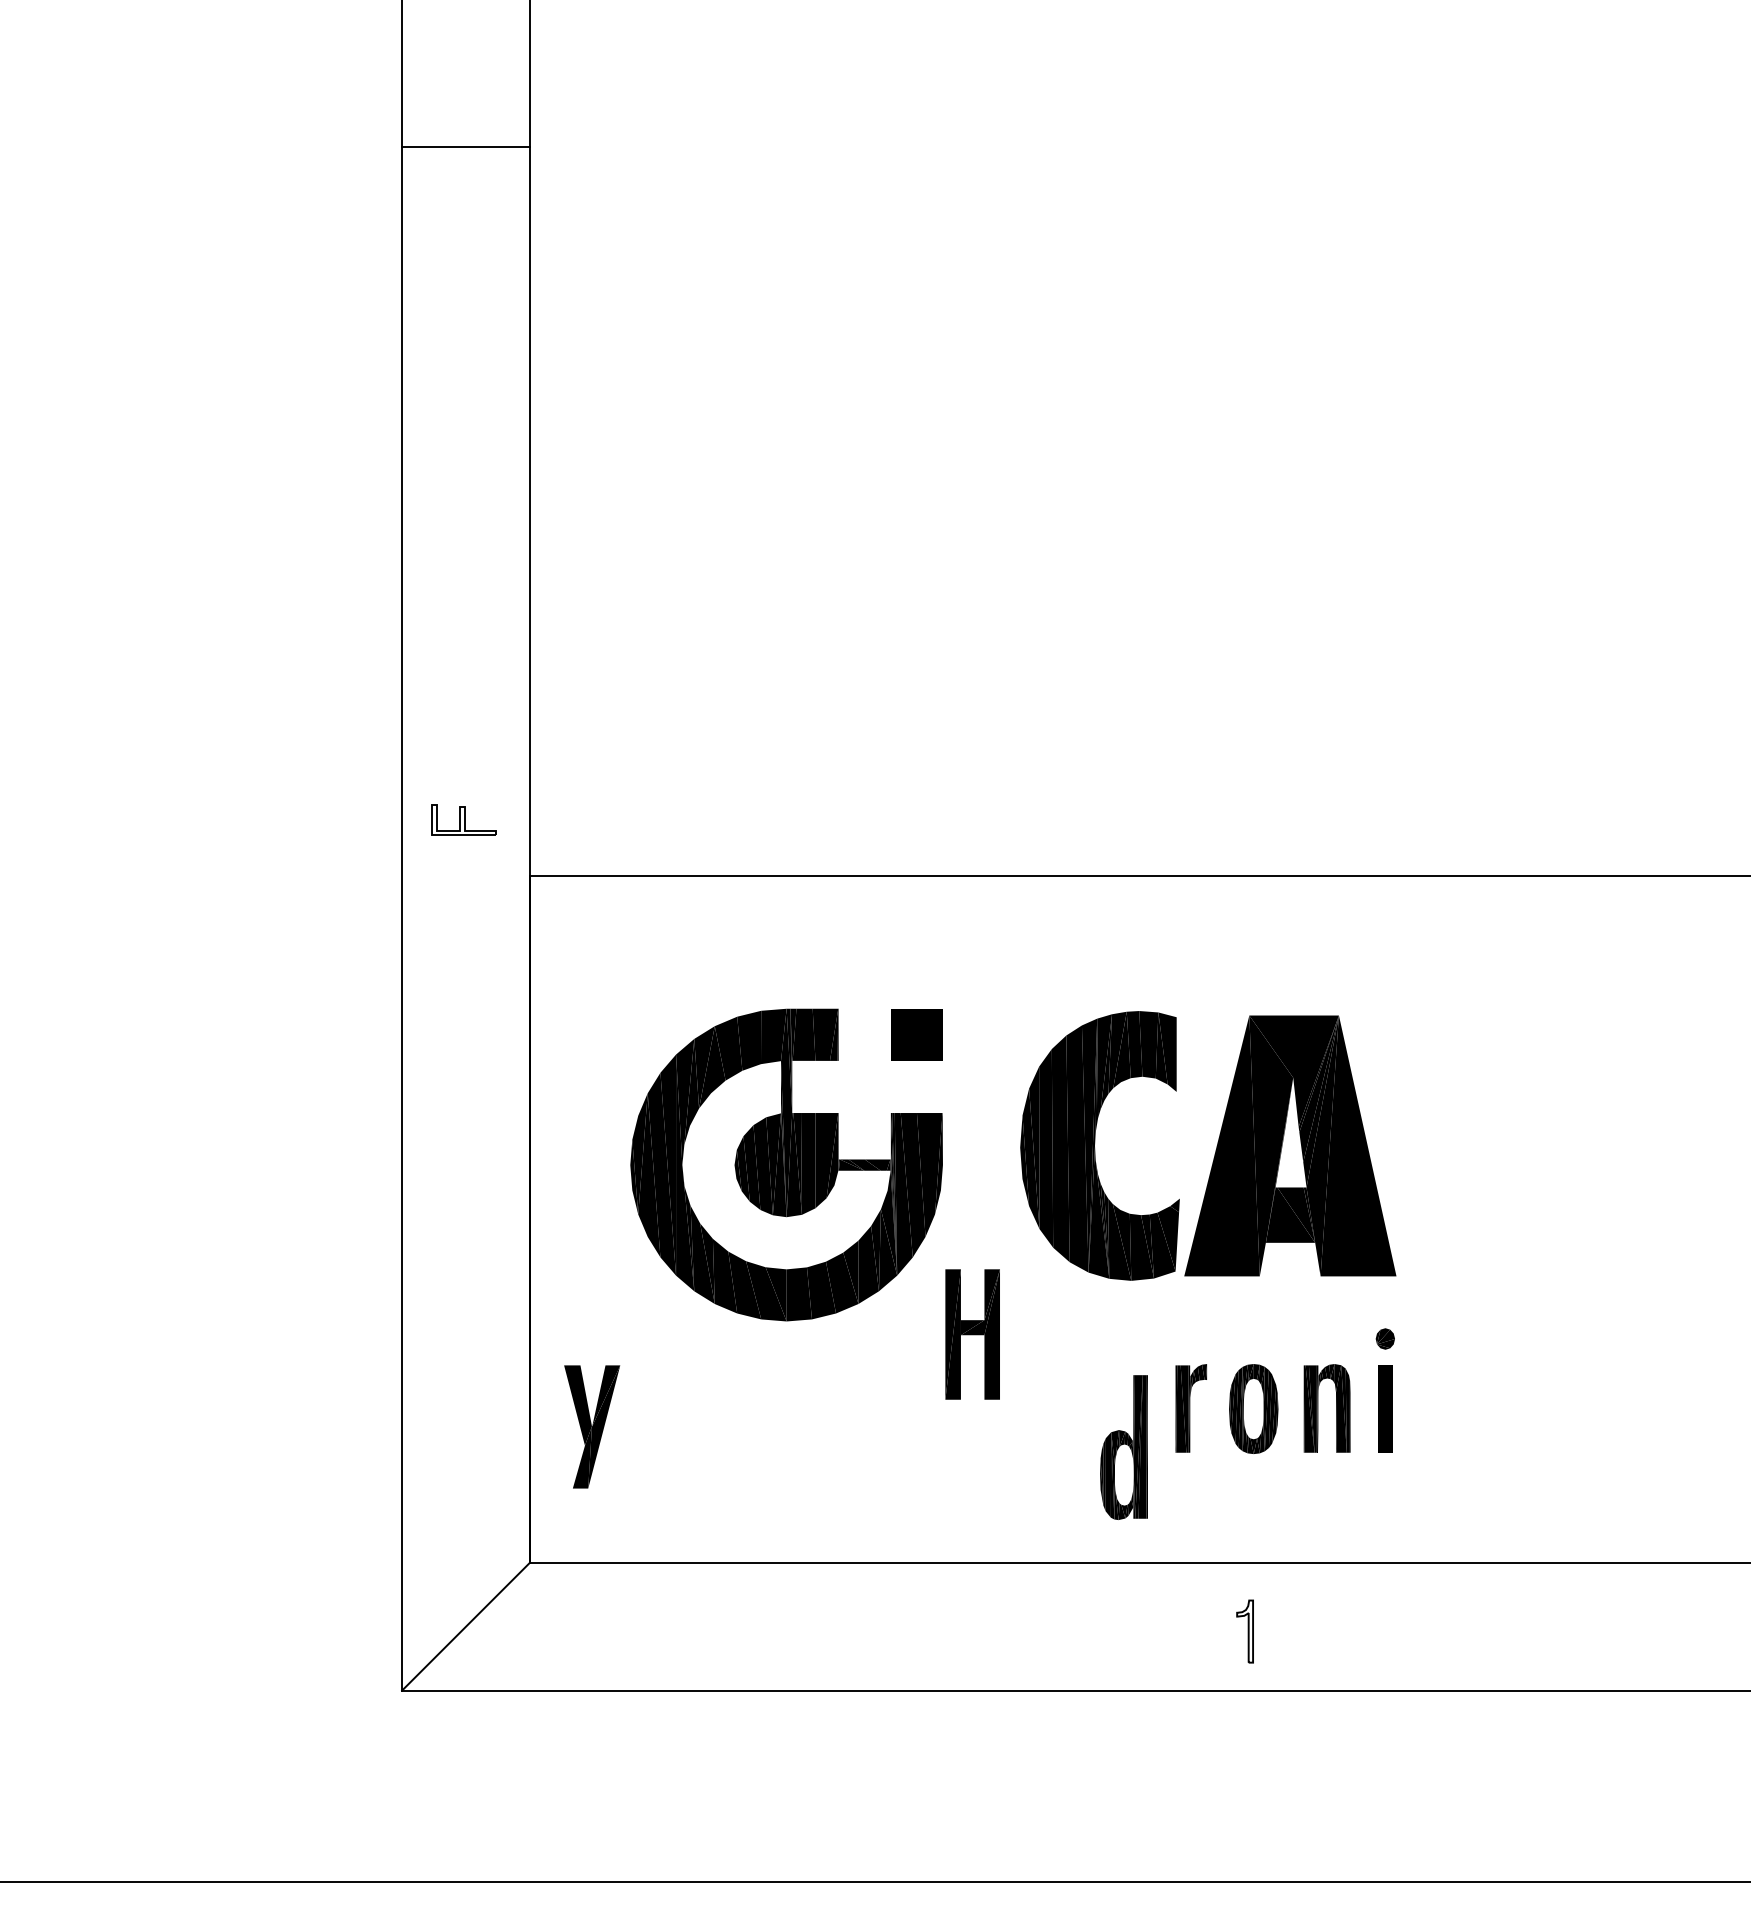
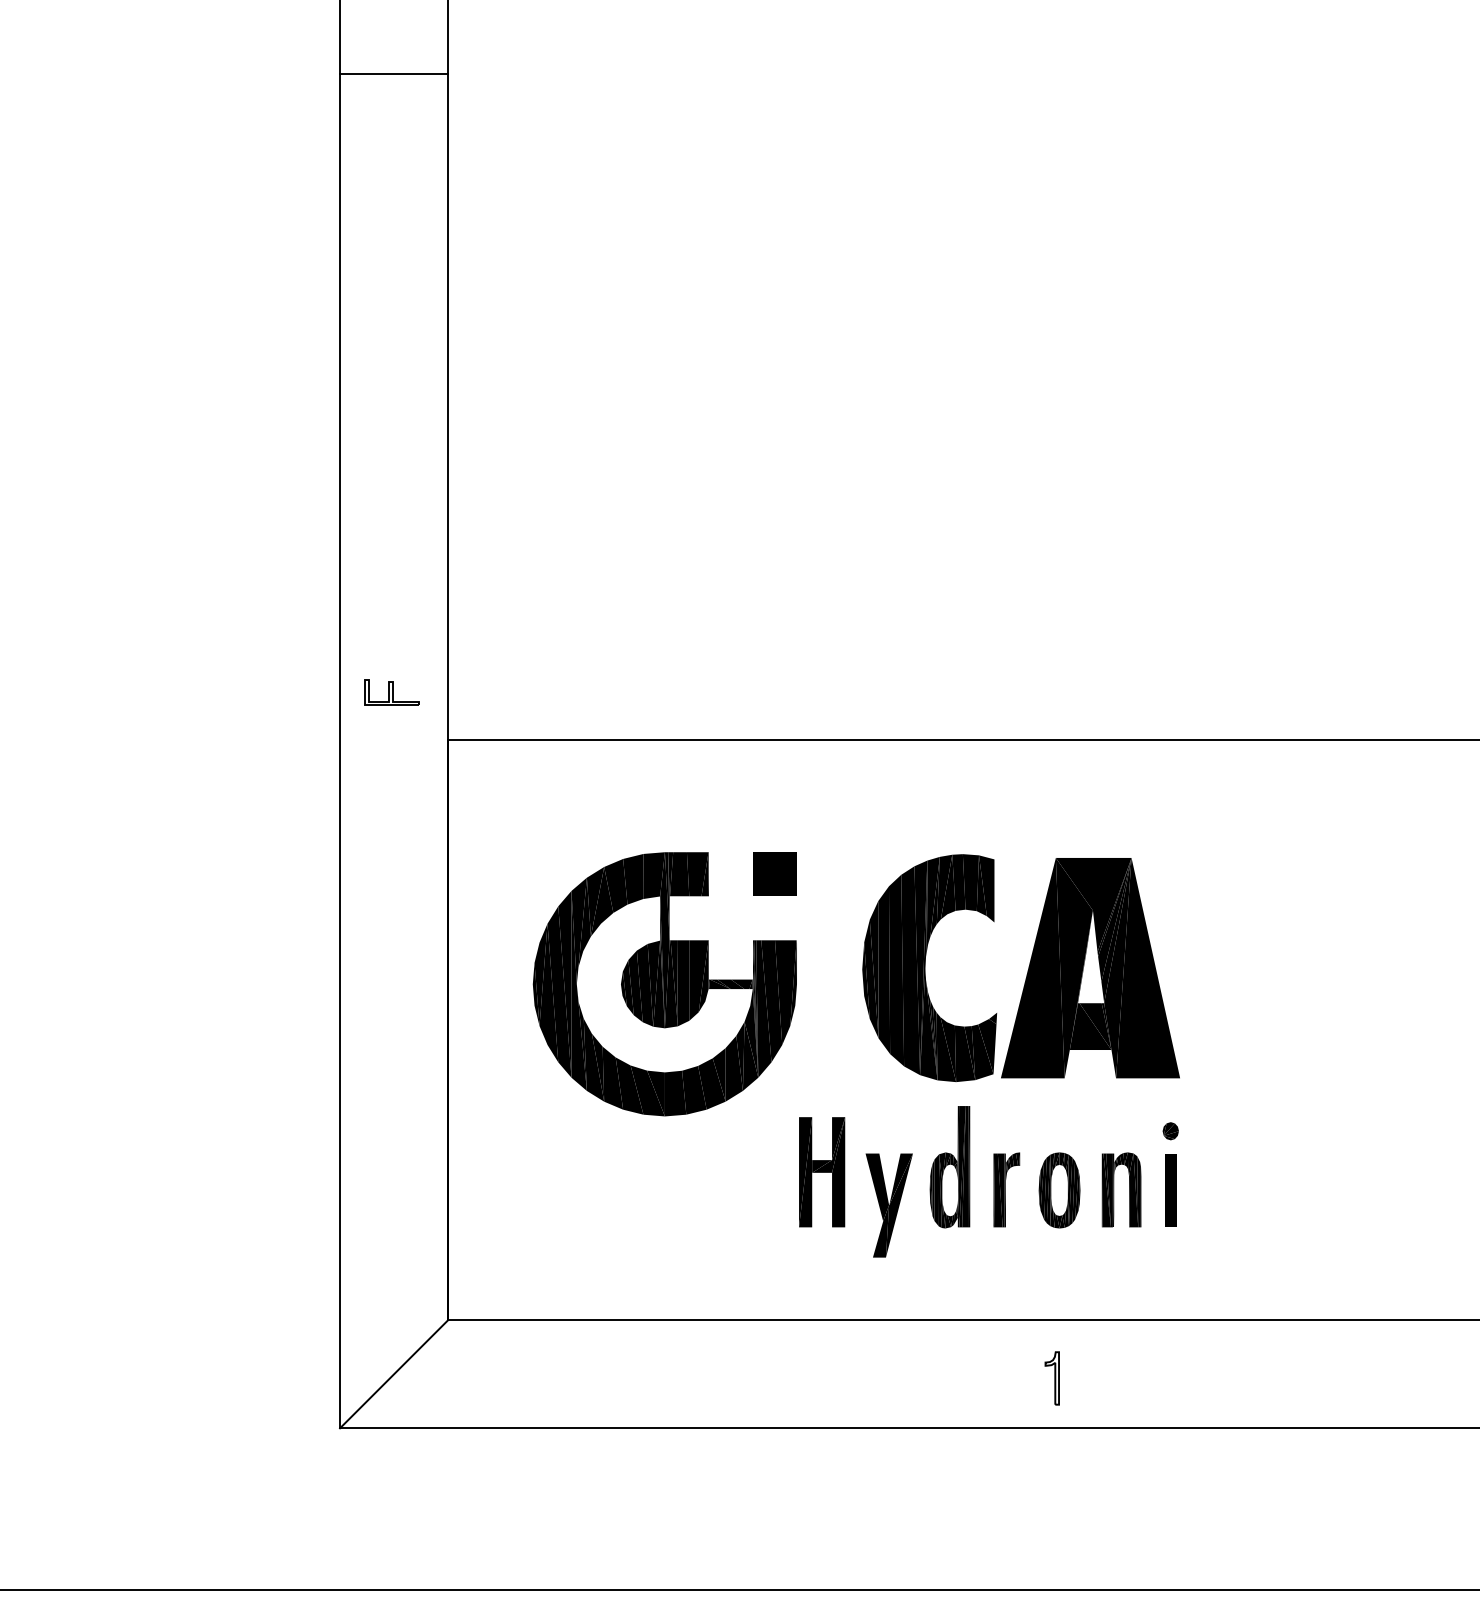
line: (465, 147) -> (393, 74), moved
part: (972, 1334) -> (821, 1172), moved
part: (592, 1426) -> (889, 1205), moved
part: (1123, 1447) -> (949, 1167), moved

